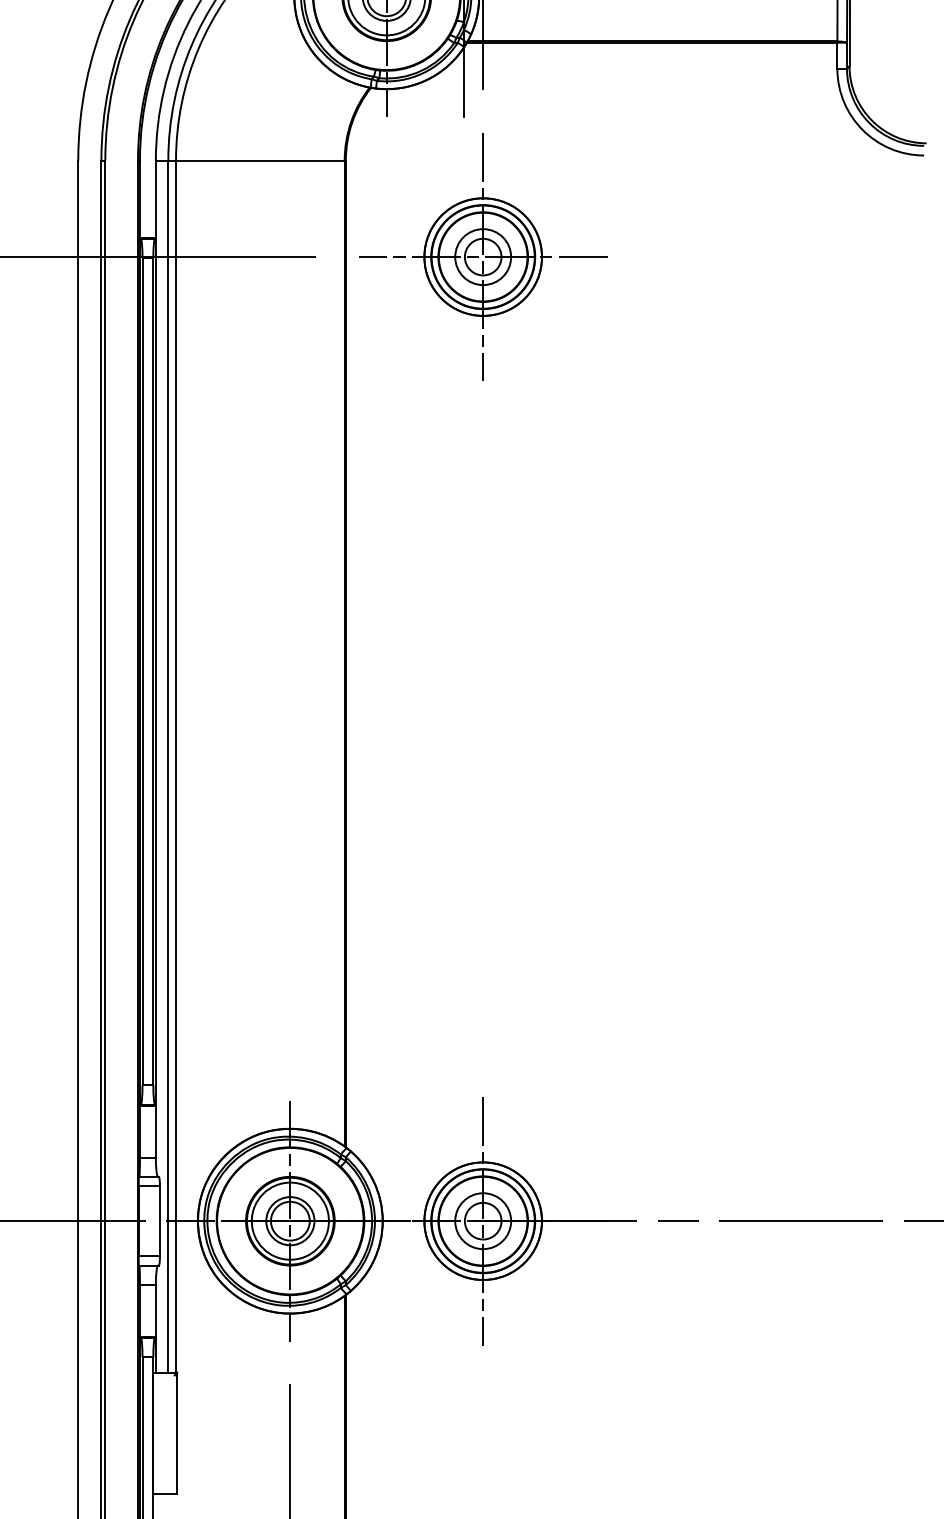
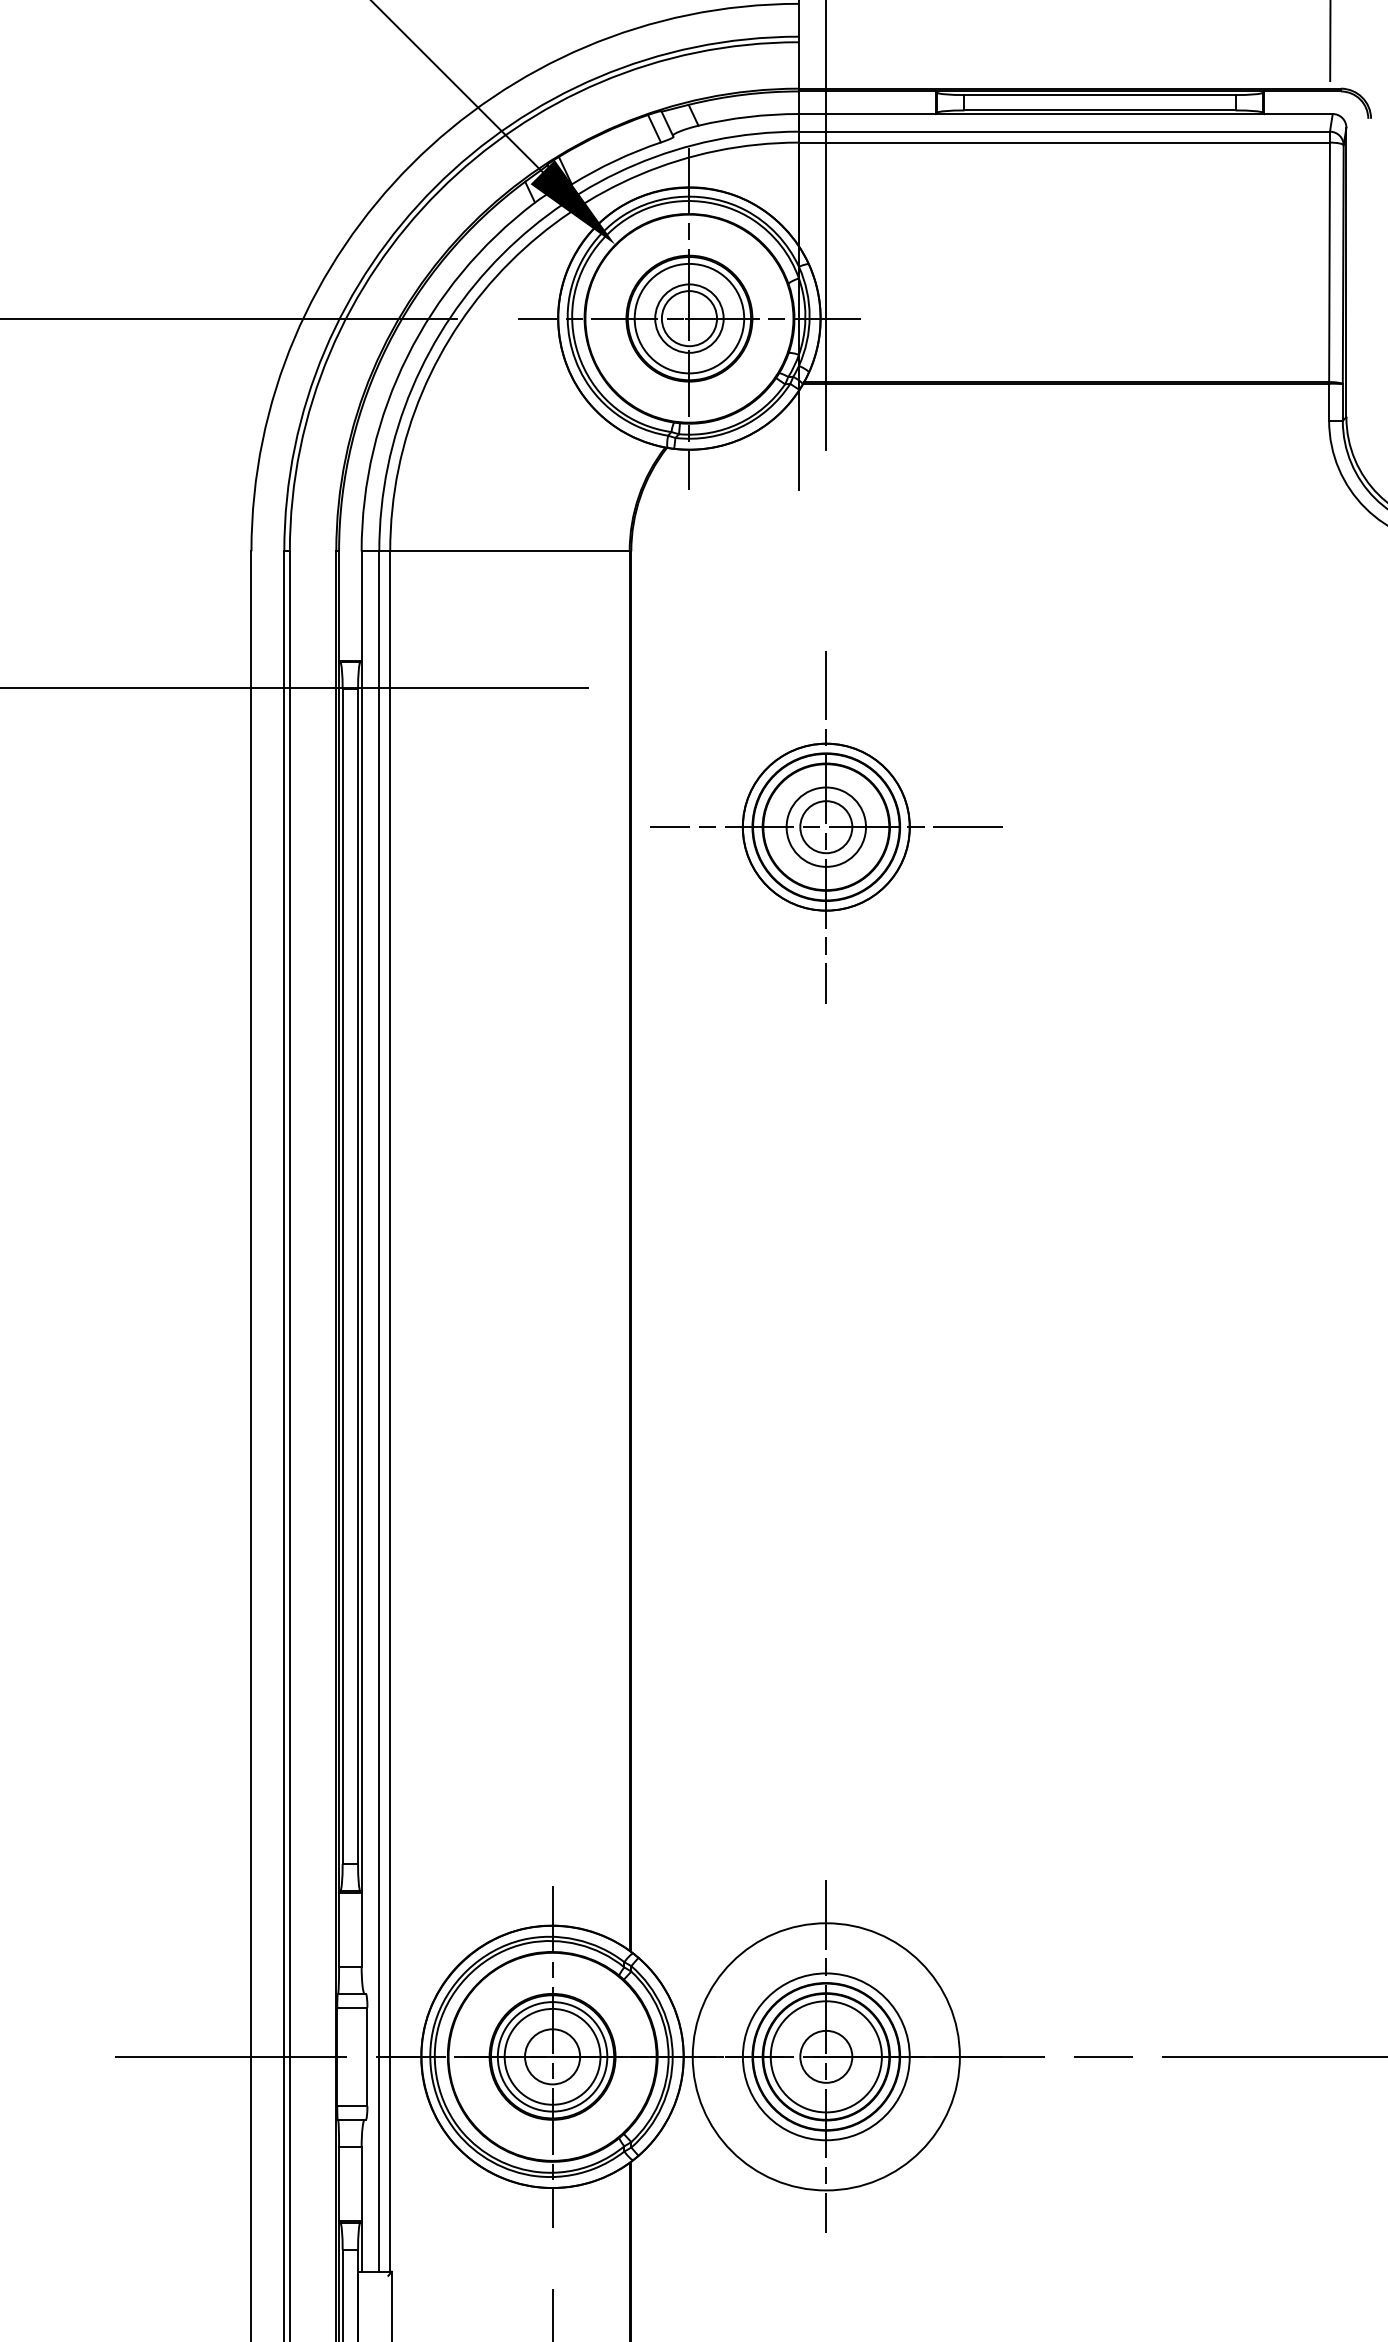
part: (483, 257) -> (826, 827), moved
circle: (290, 1220) -> (552, 2056), size x1.4
circle: (482, 1220) -> (825, 2056), size x1.6
circle: (483, 1220) -> (826, 2056), size x1.4

